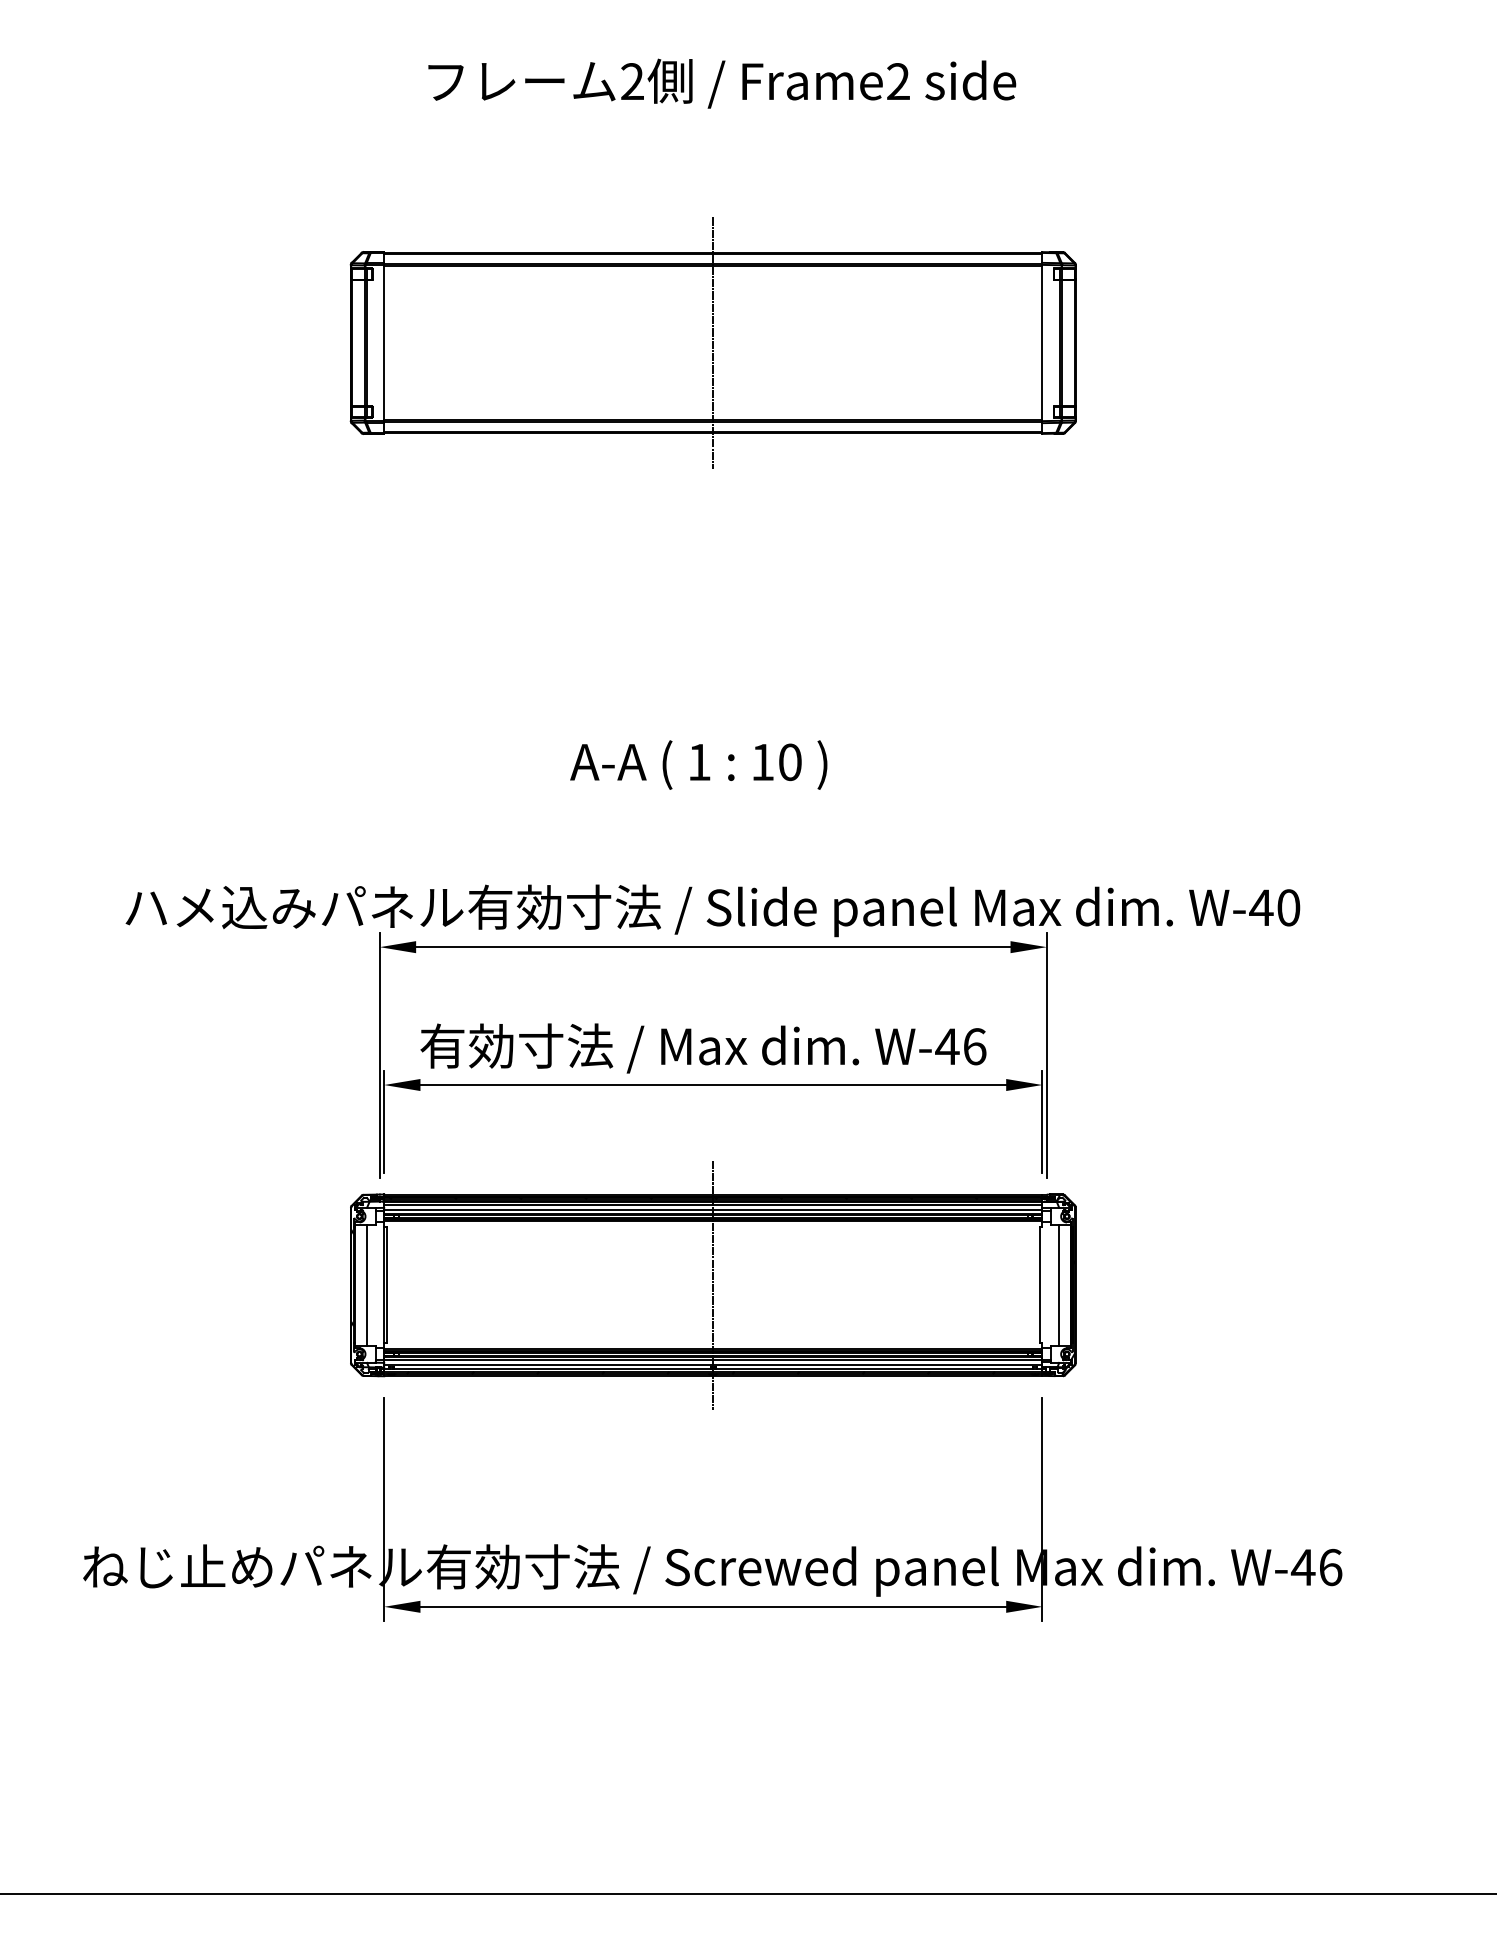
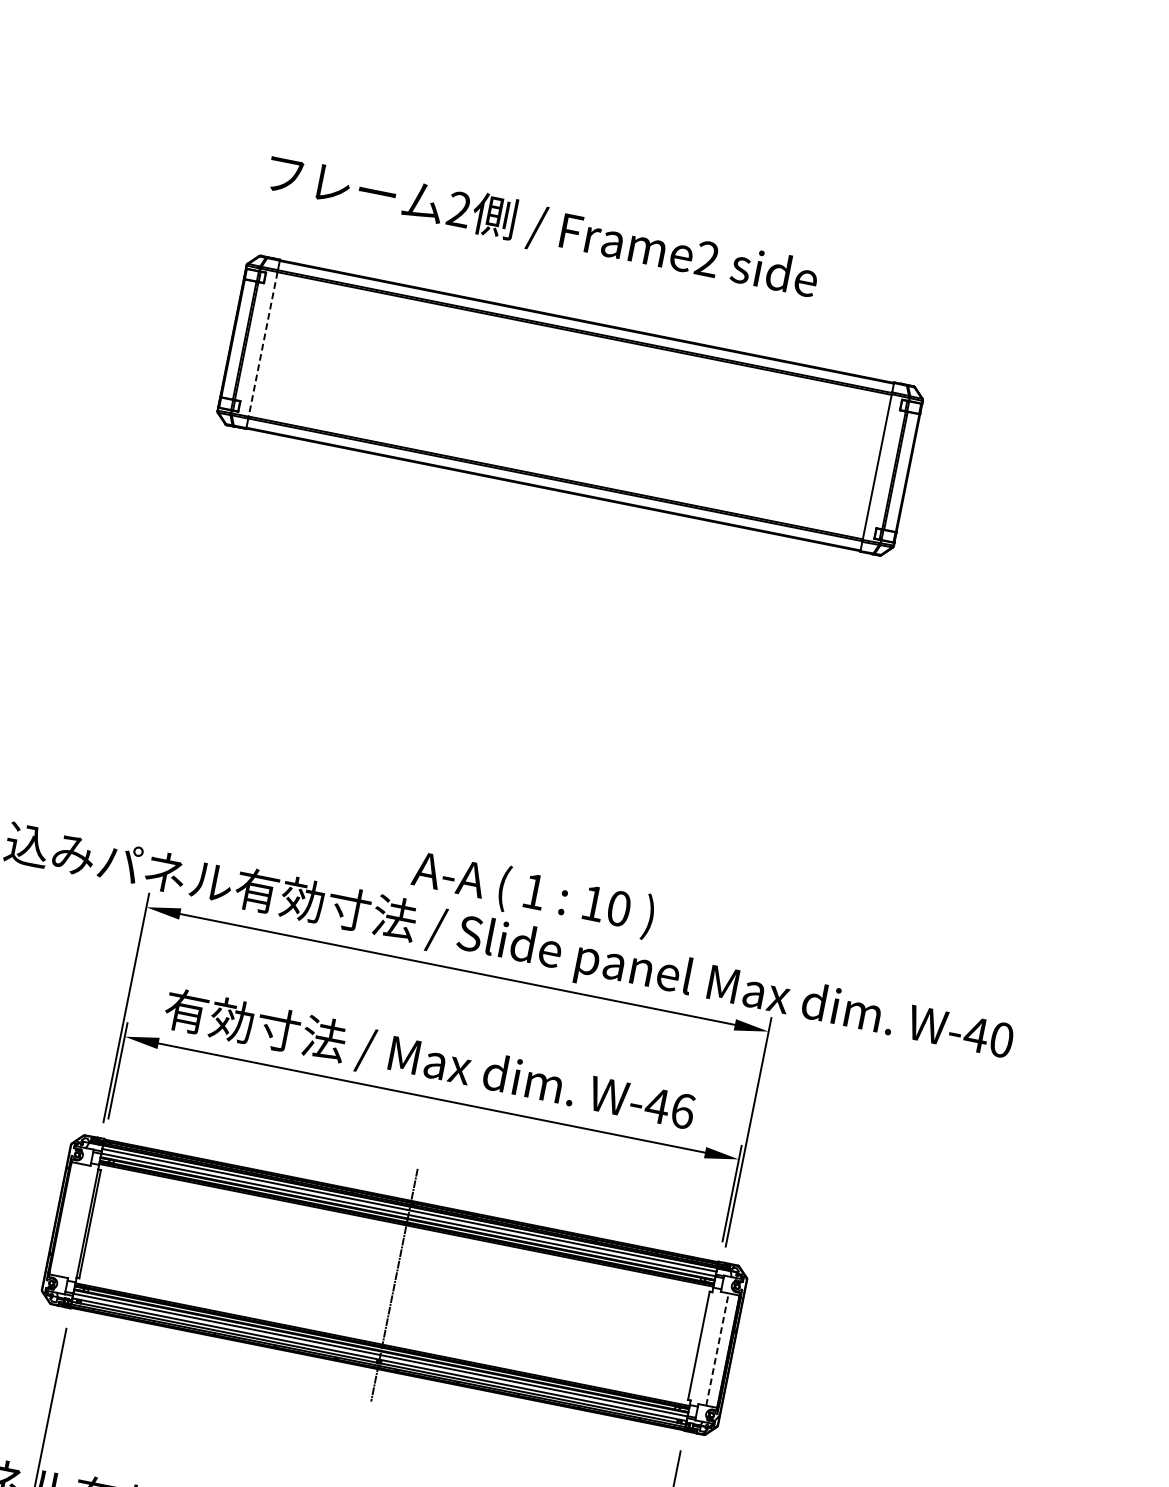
text: (722, 83) -> (542, 228), moved
line: (713, 342) -> (570, 405), removed
line: (384, 343) -> (263, 344), solid -> dashed
text: (698, 764) -> (533, 893), moved
line: (1059, 1284) -> (717, 1348), solid -> dashed
line: (366, 1285) -> (70, 1220), removed

